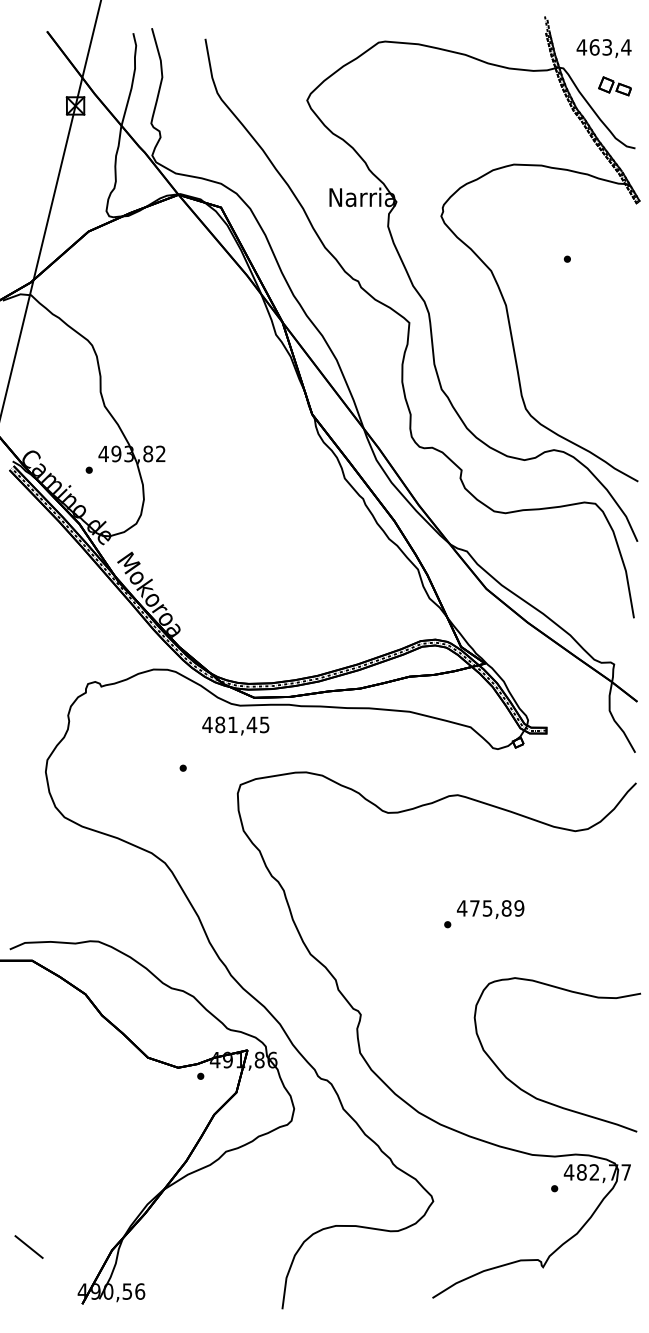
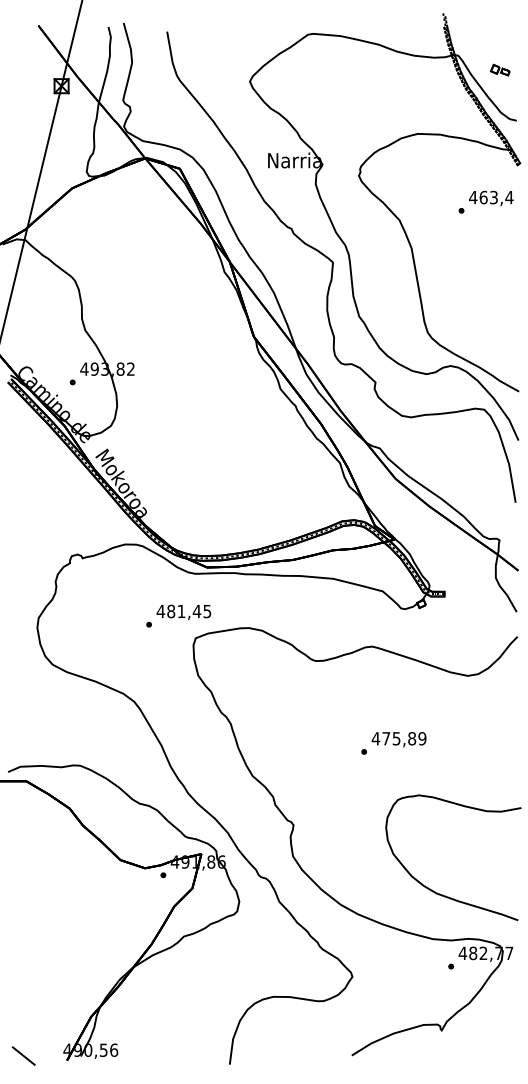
text: (604, 48) -> (491, 198), moved
part: (615, 85) -> (500, 69), size x0.71
text: (235, 726) -> (183, 612), moved
line: (28, 1246) -> (23, 1055), moved

